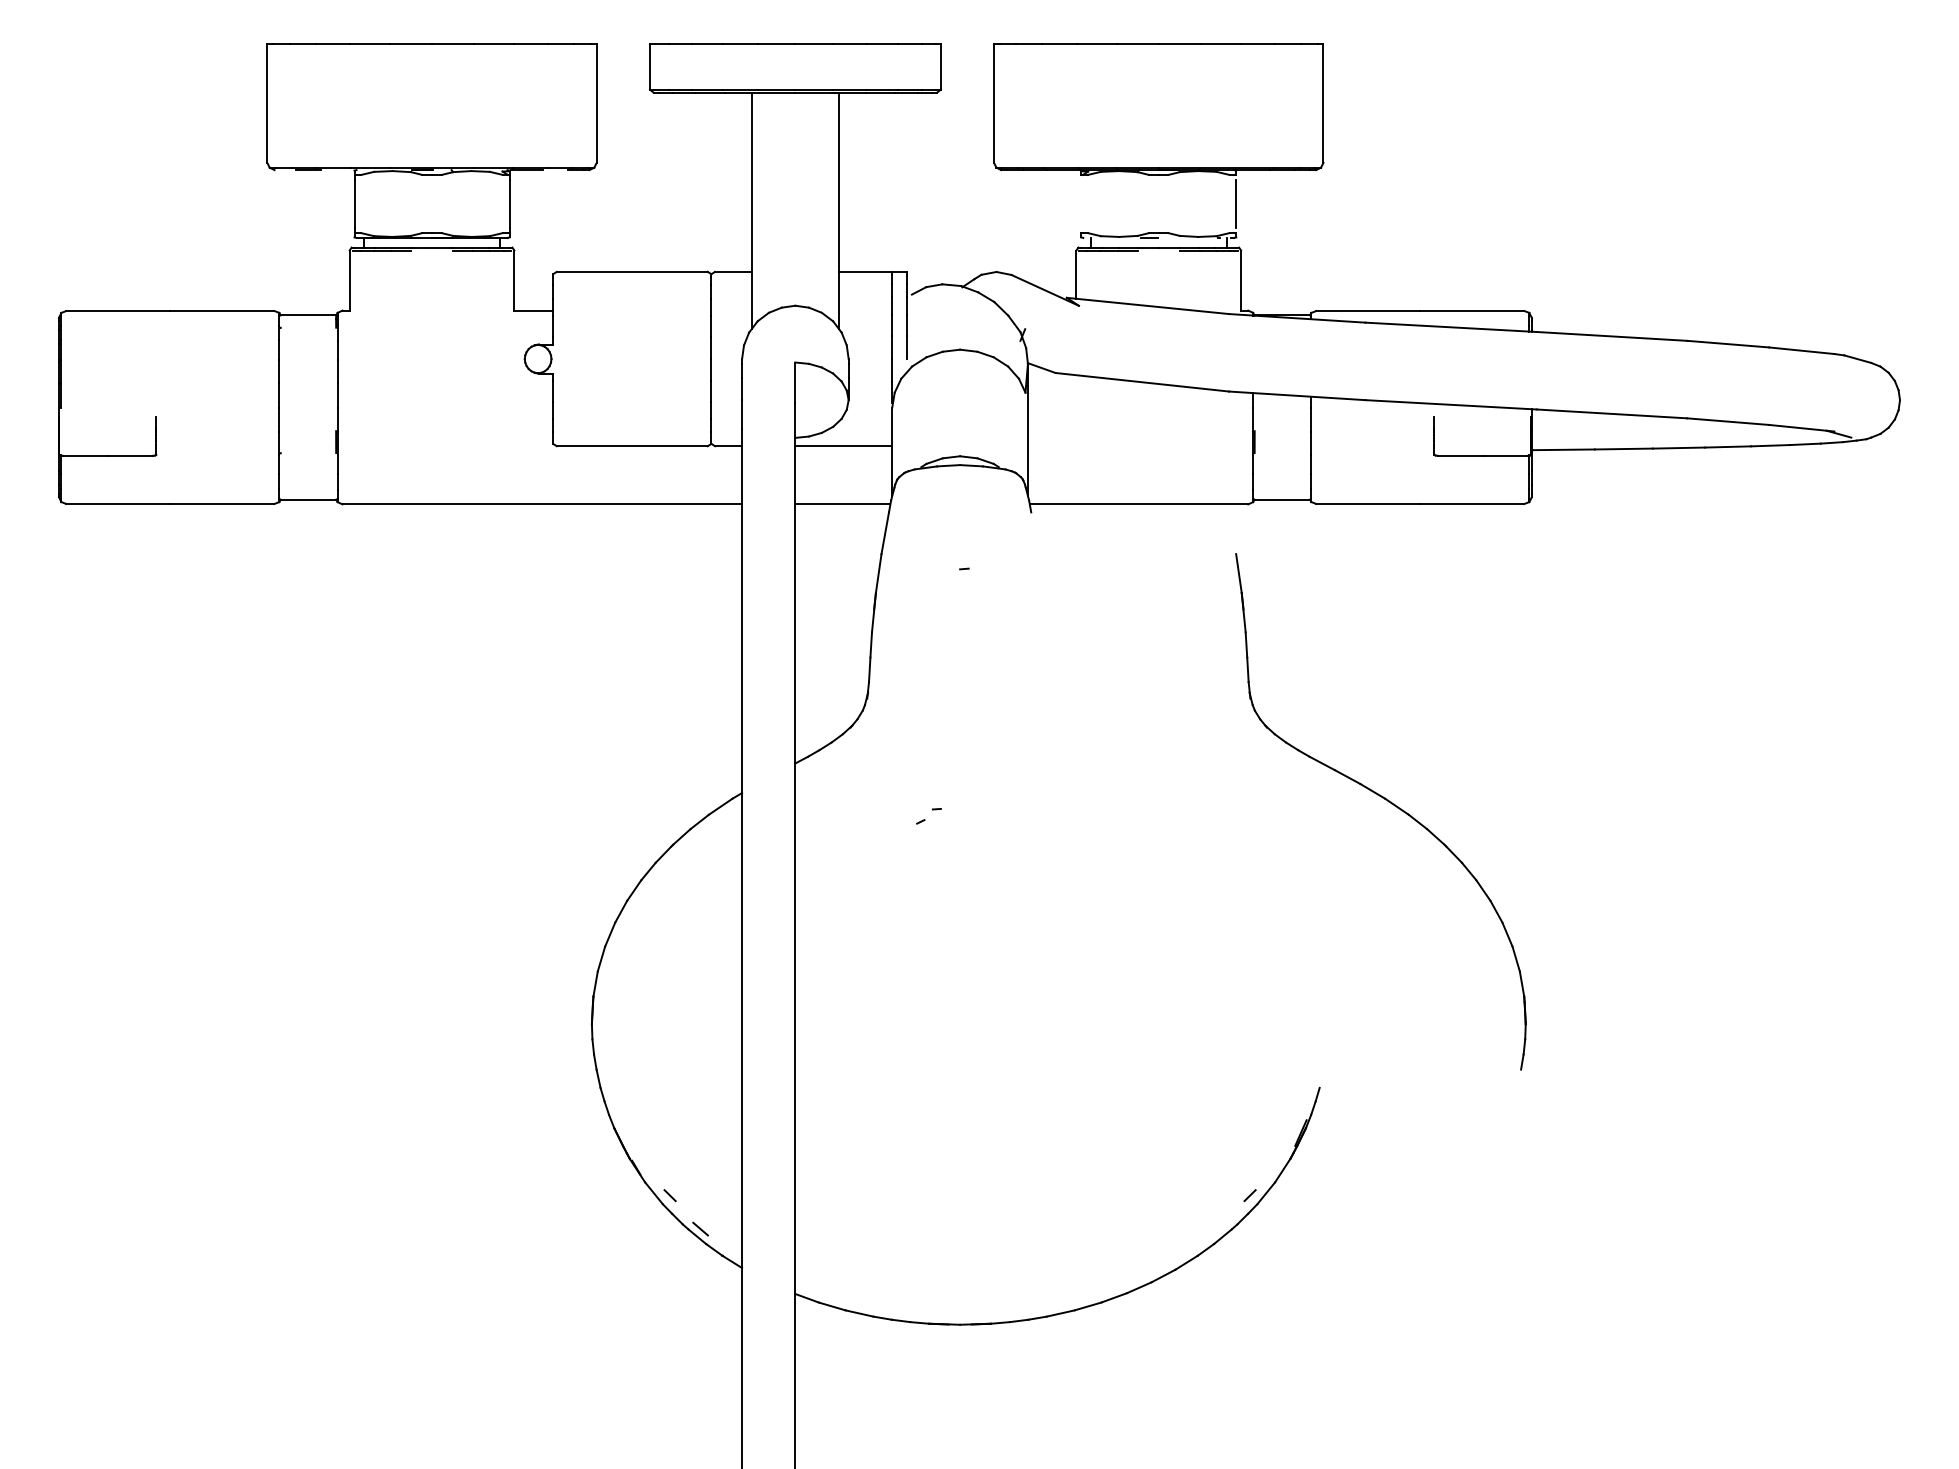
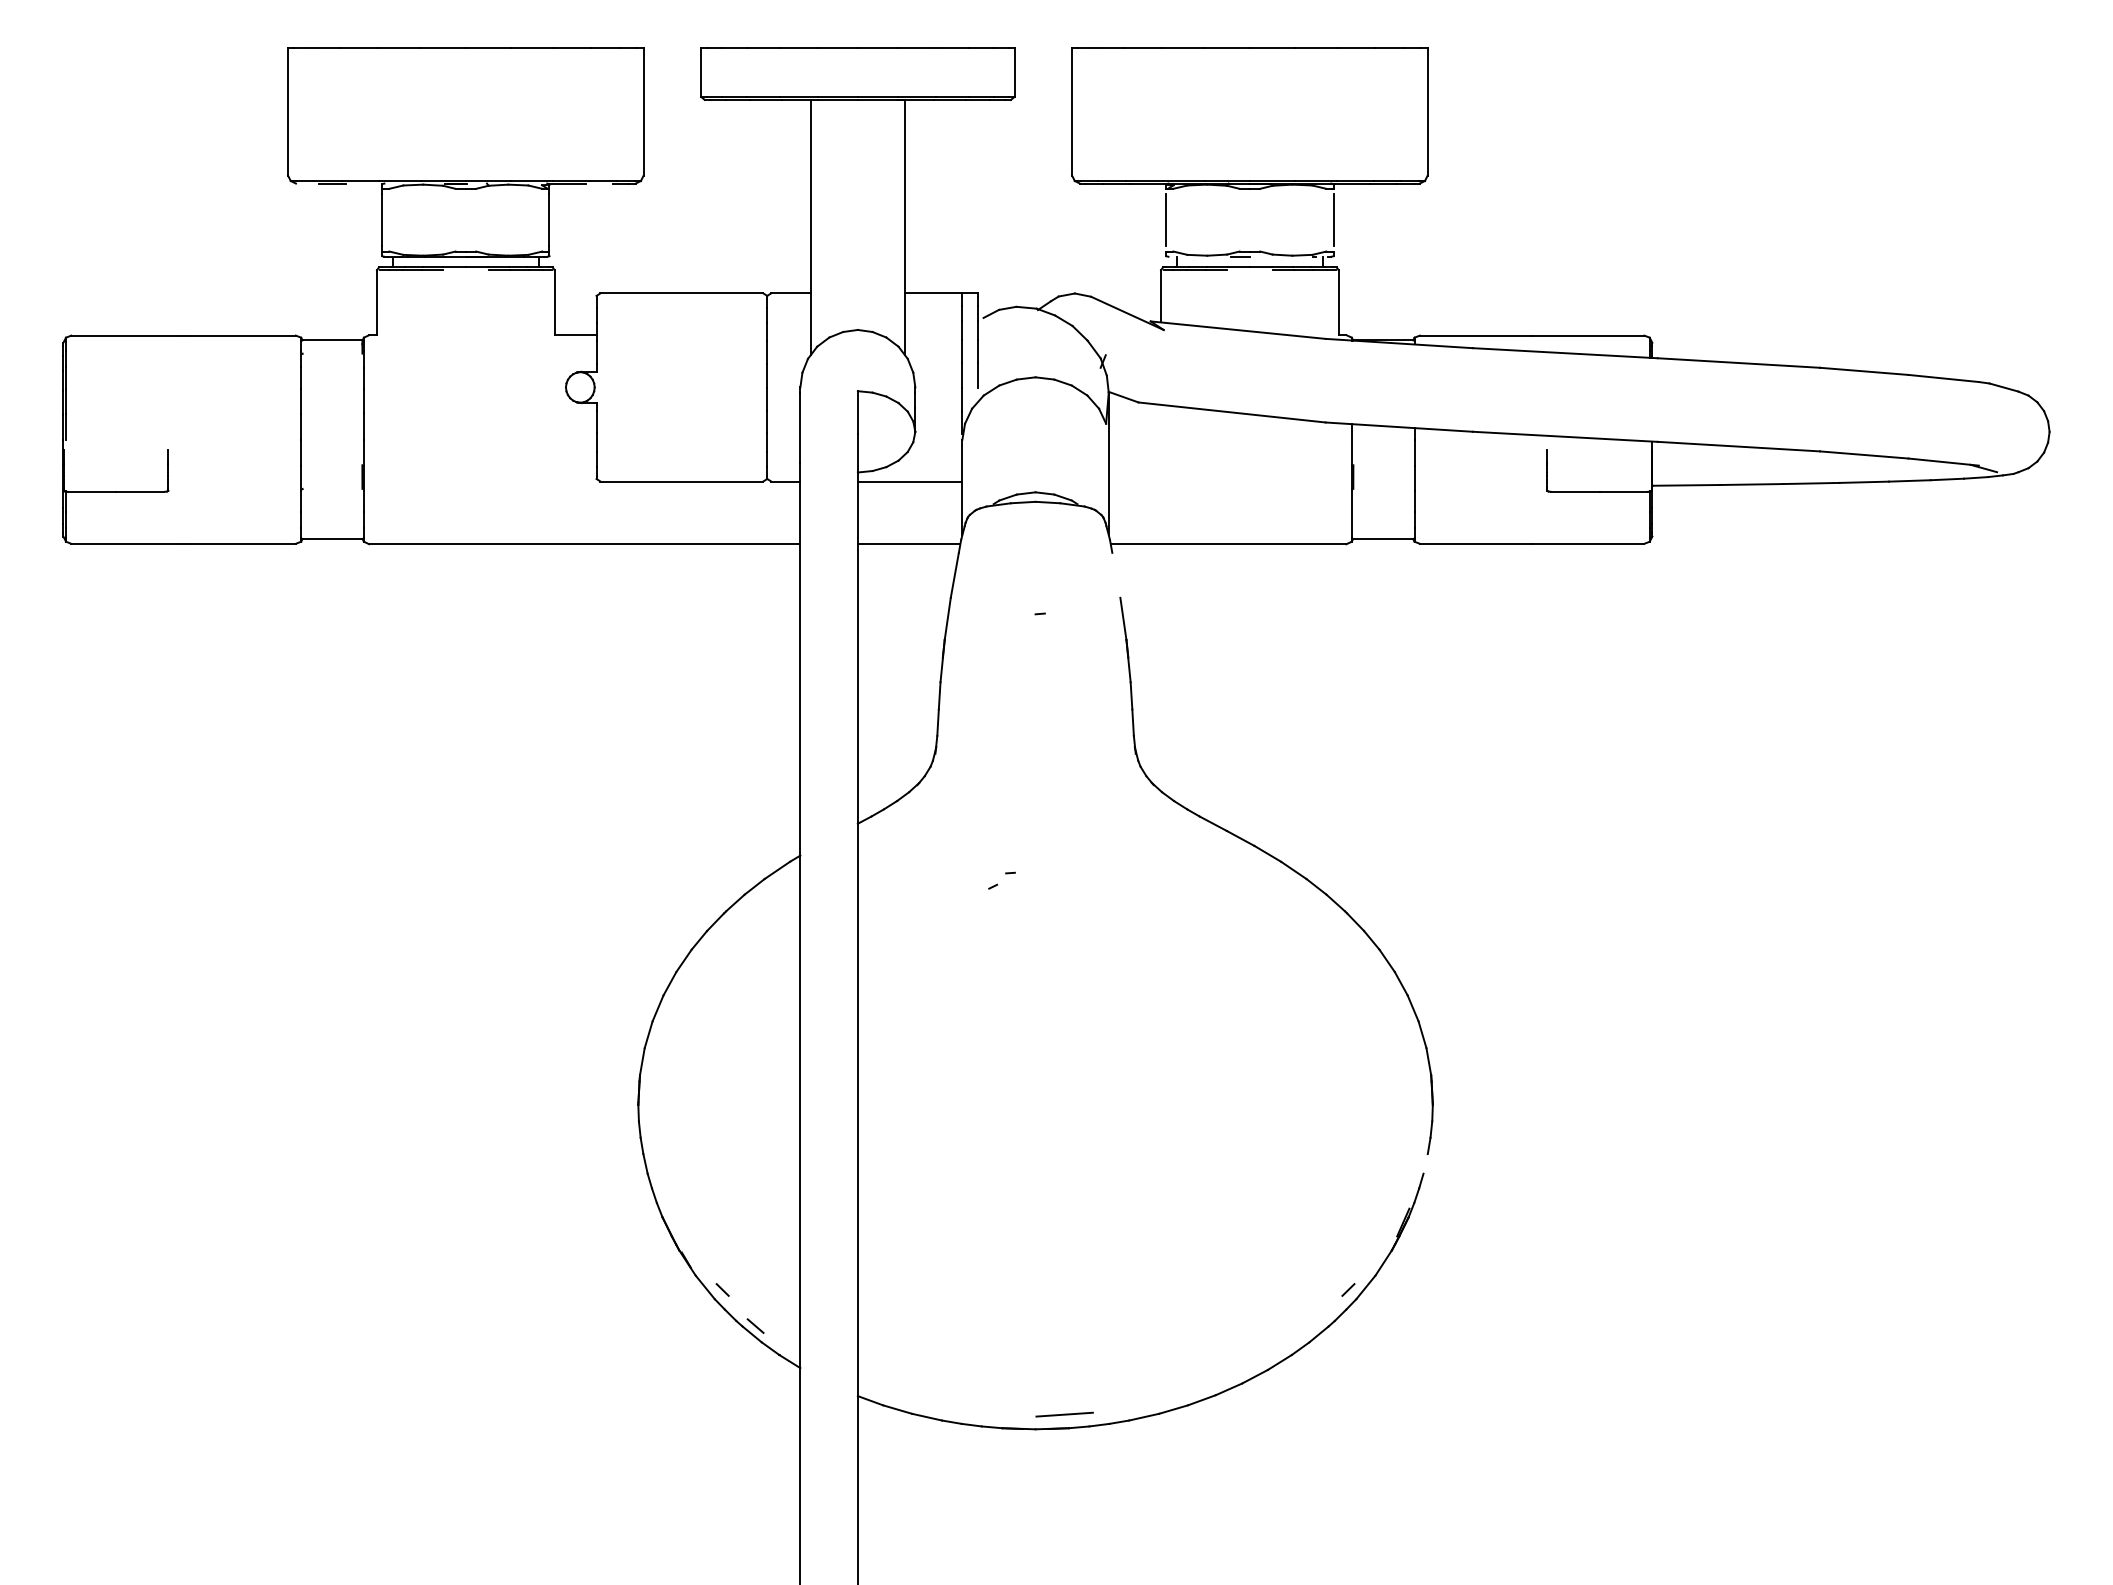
line: (1081, 204) -> (1166, 220), added
part: (1388, 802) -> (1284, 865), moved
line: (986, 1311) -> (1064, 1414), added

